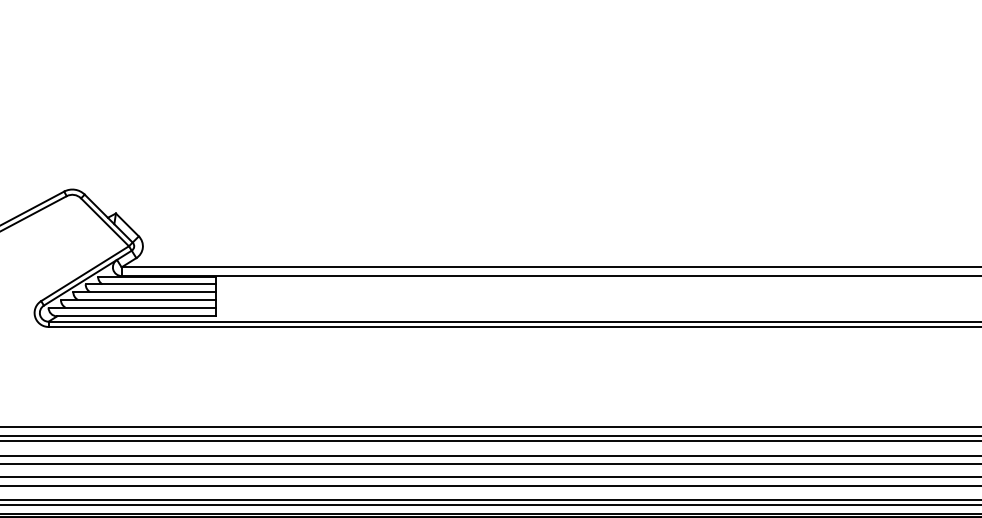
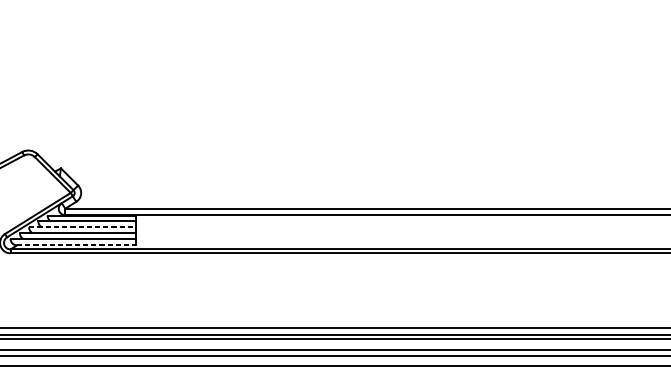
line: (145, 292) -> (83, 227), solid -> dashed
line: (136, 316) -> (76, 245), solid -> dashed

